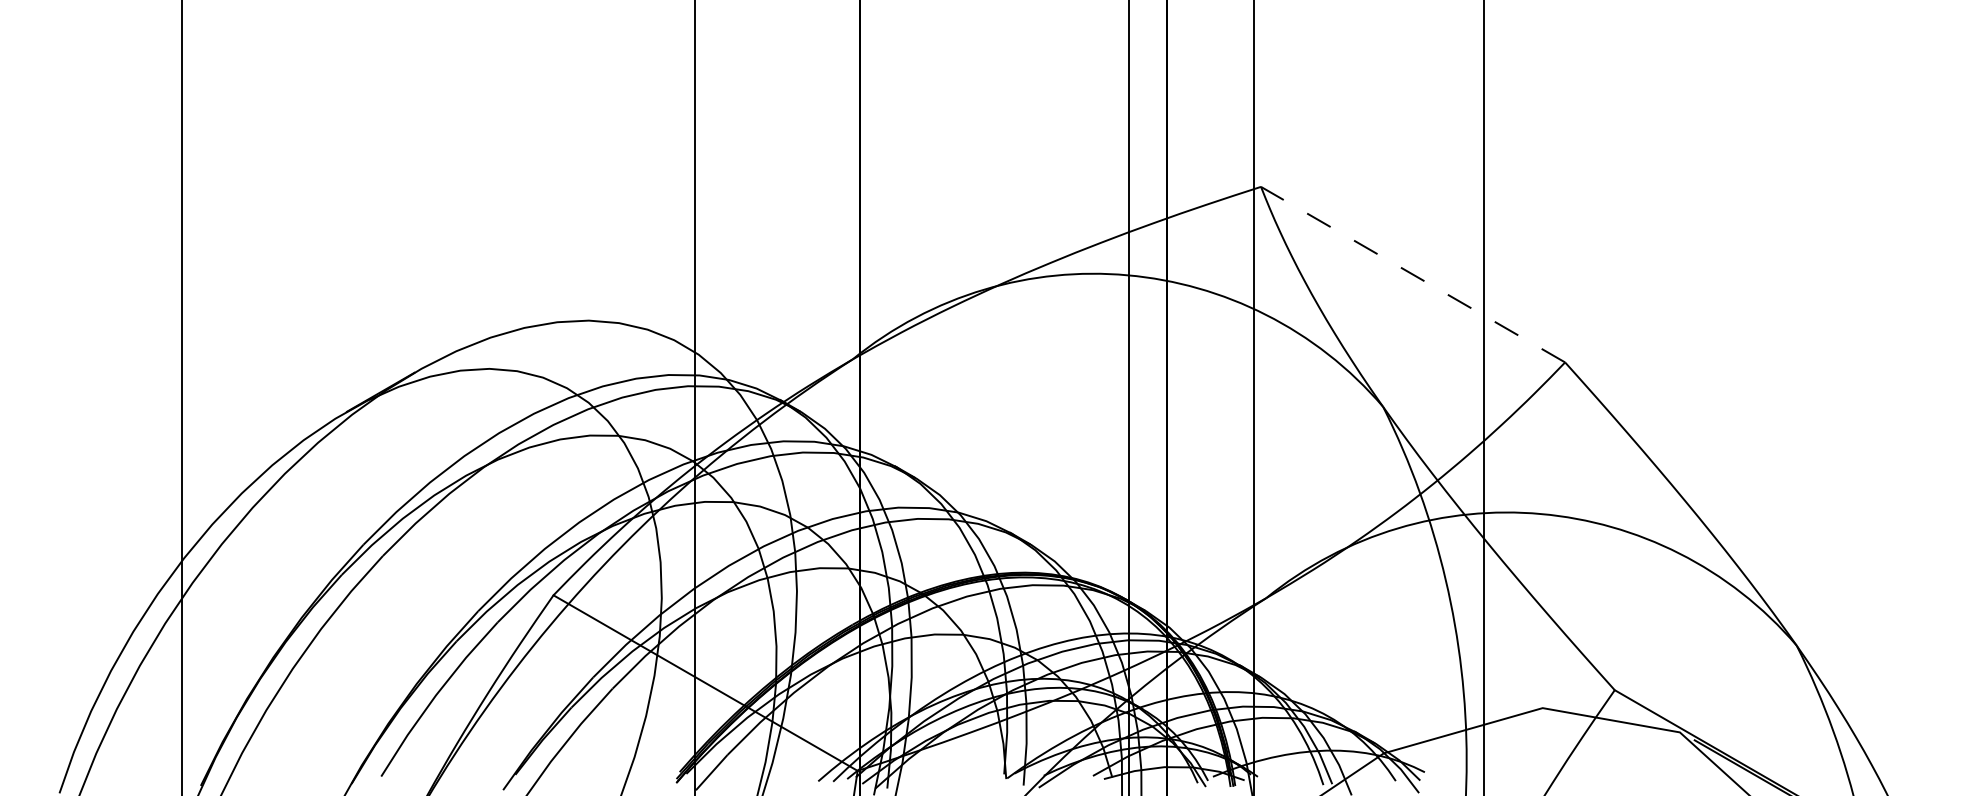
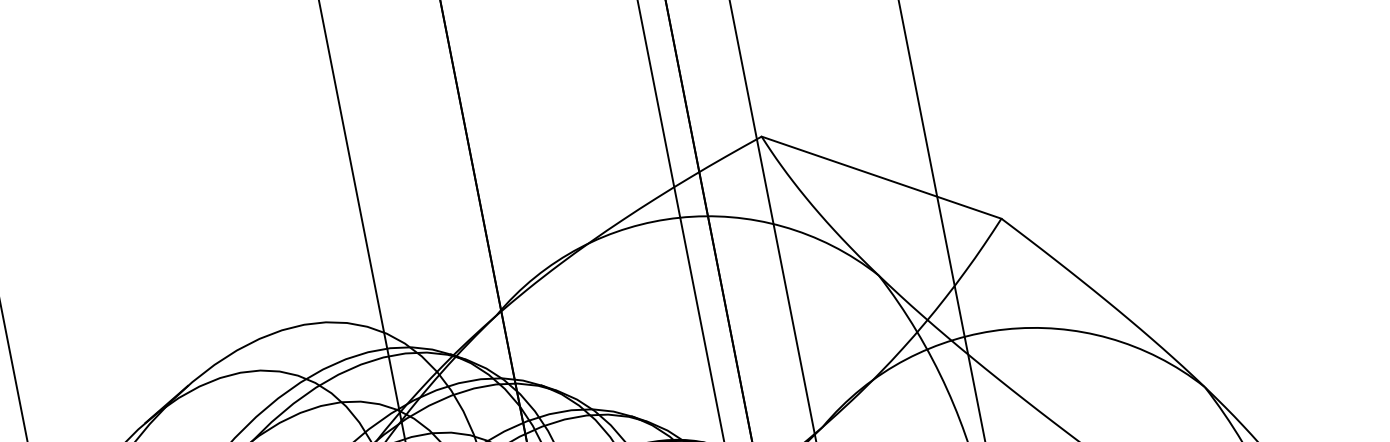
line: (1413, 274) -> (881, 177), dashed -> solid

